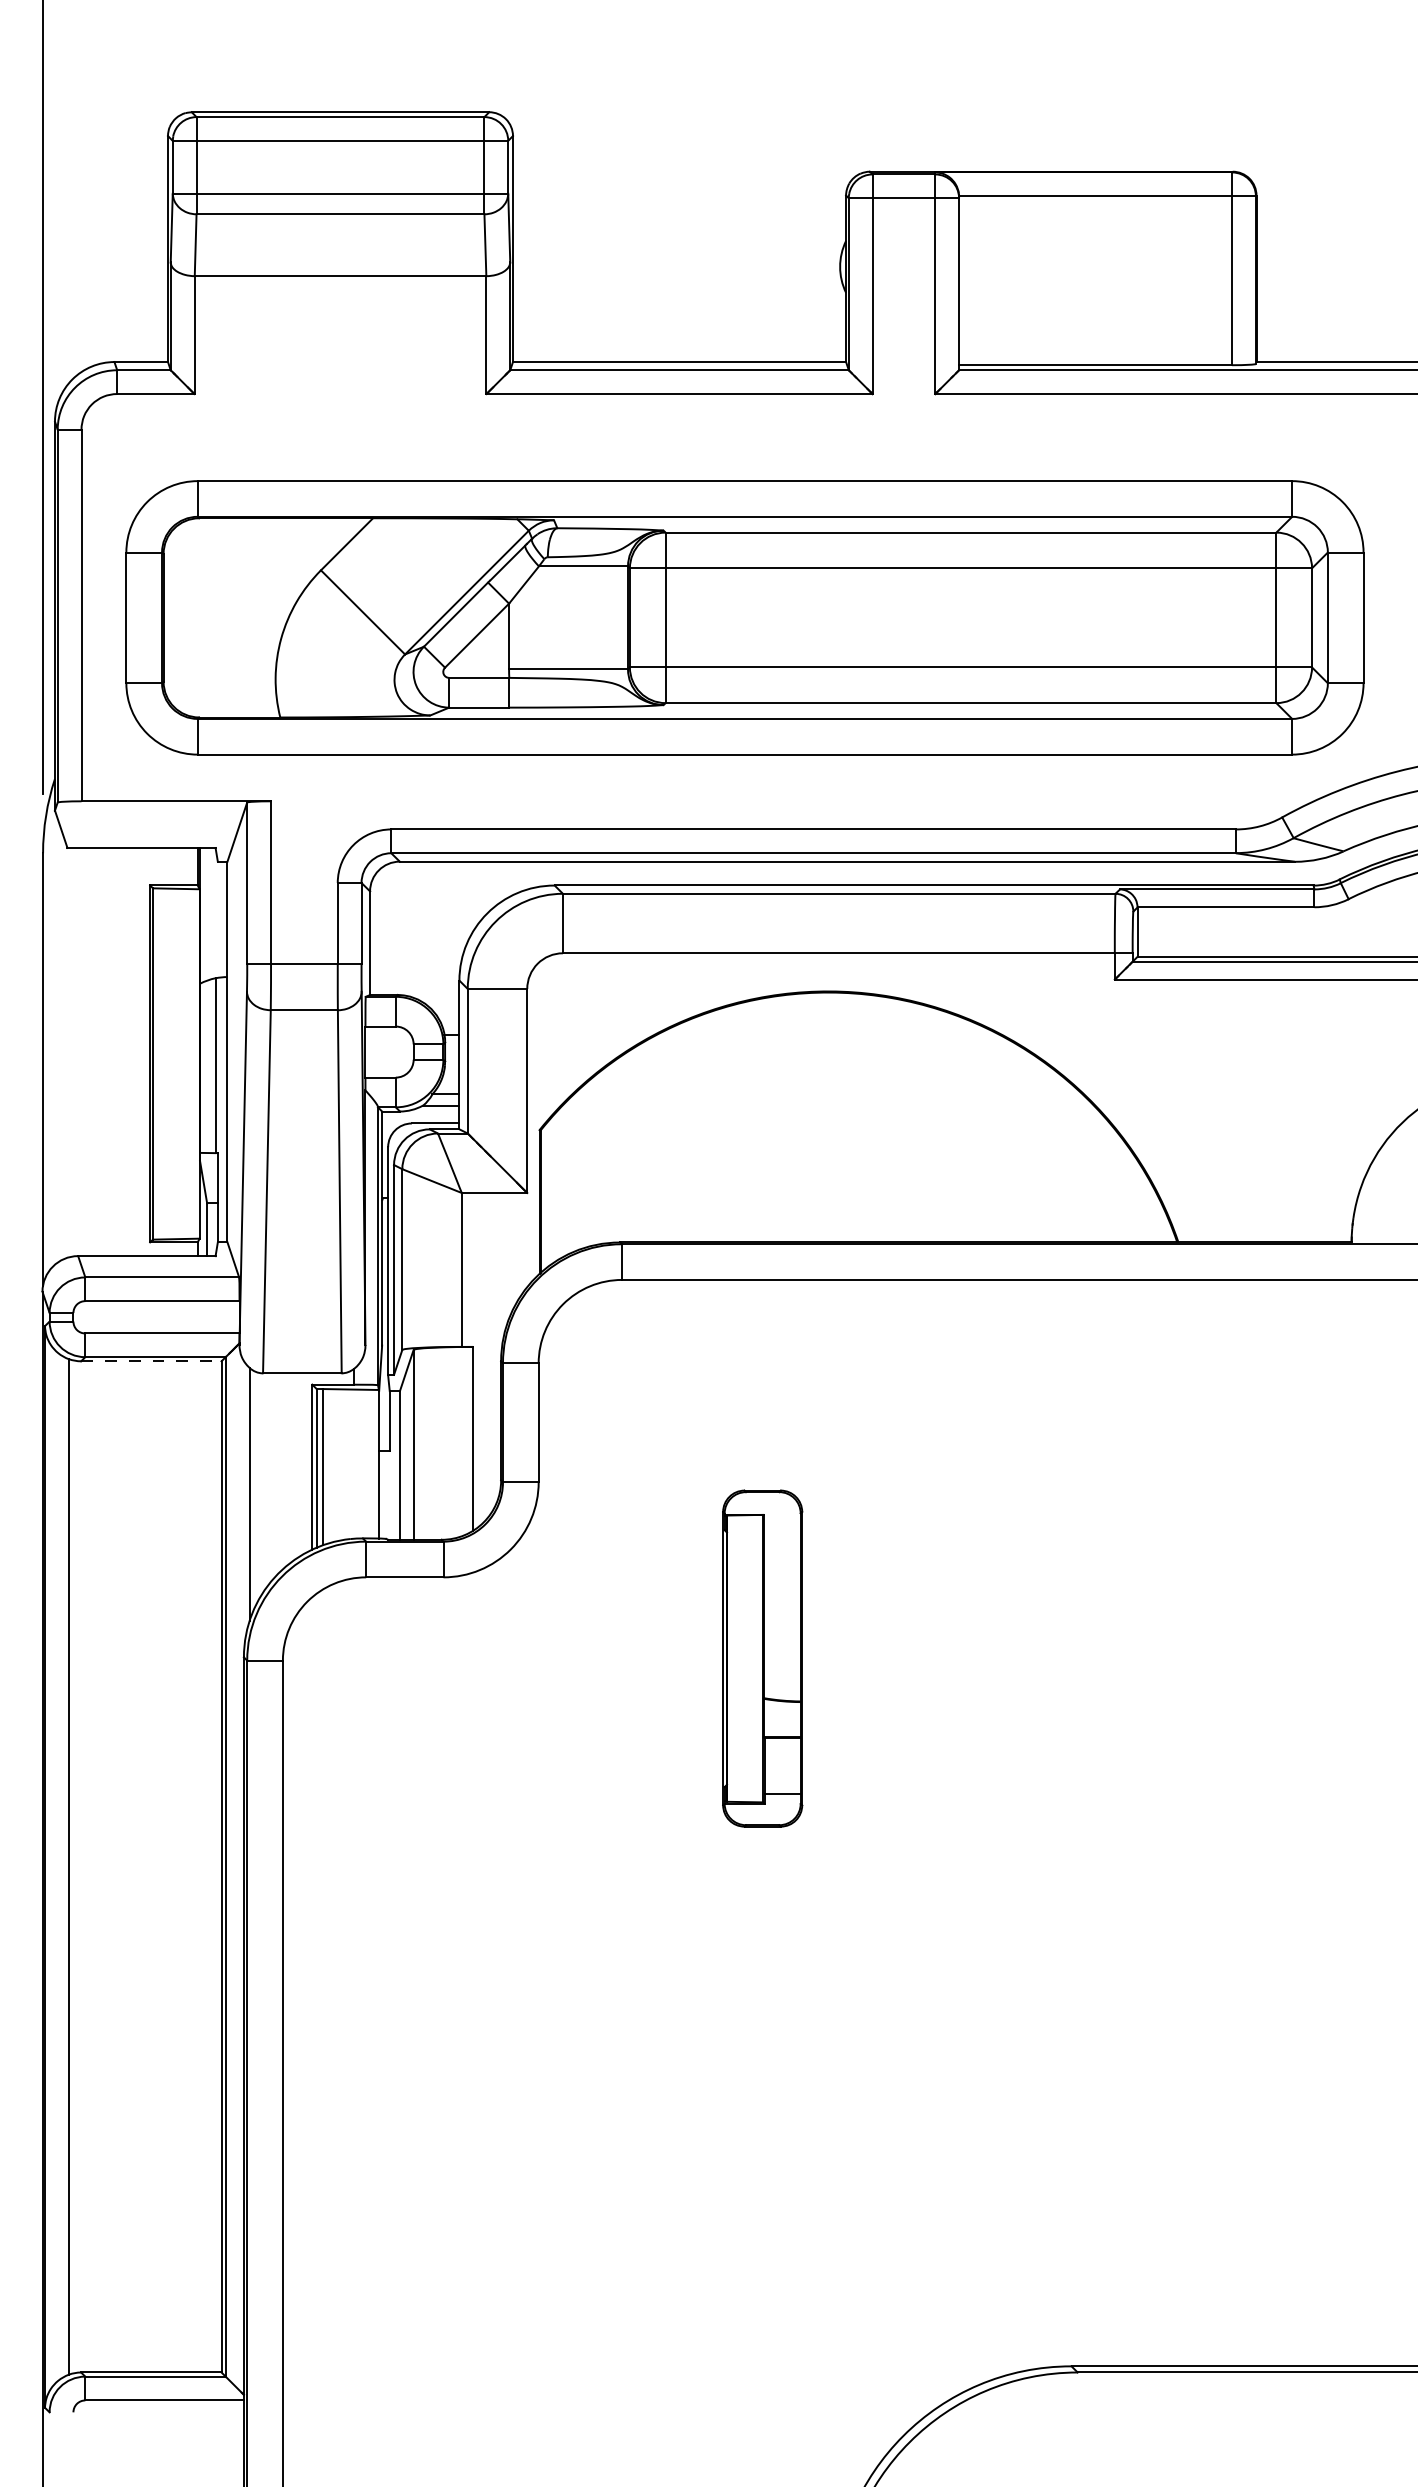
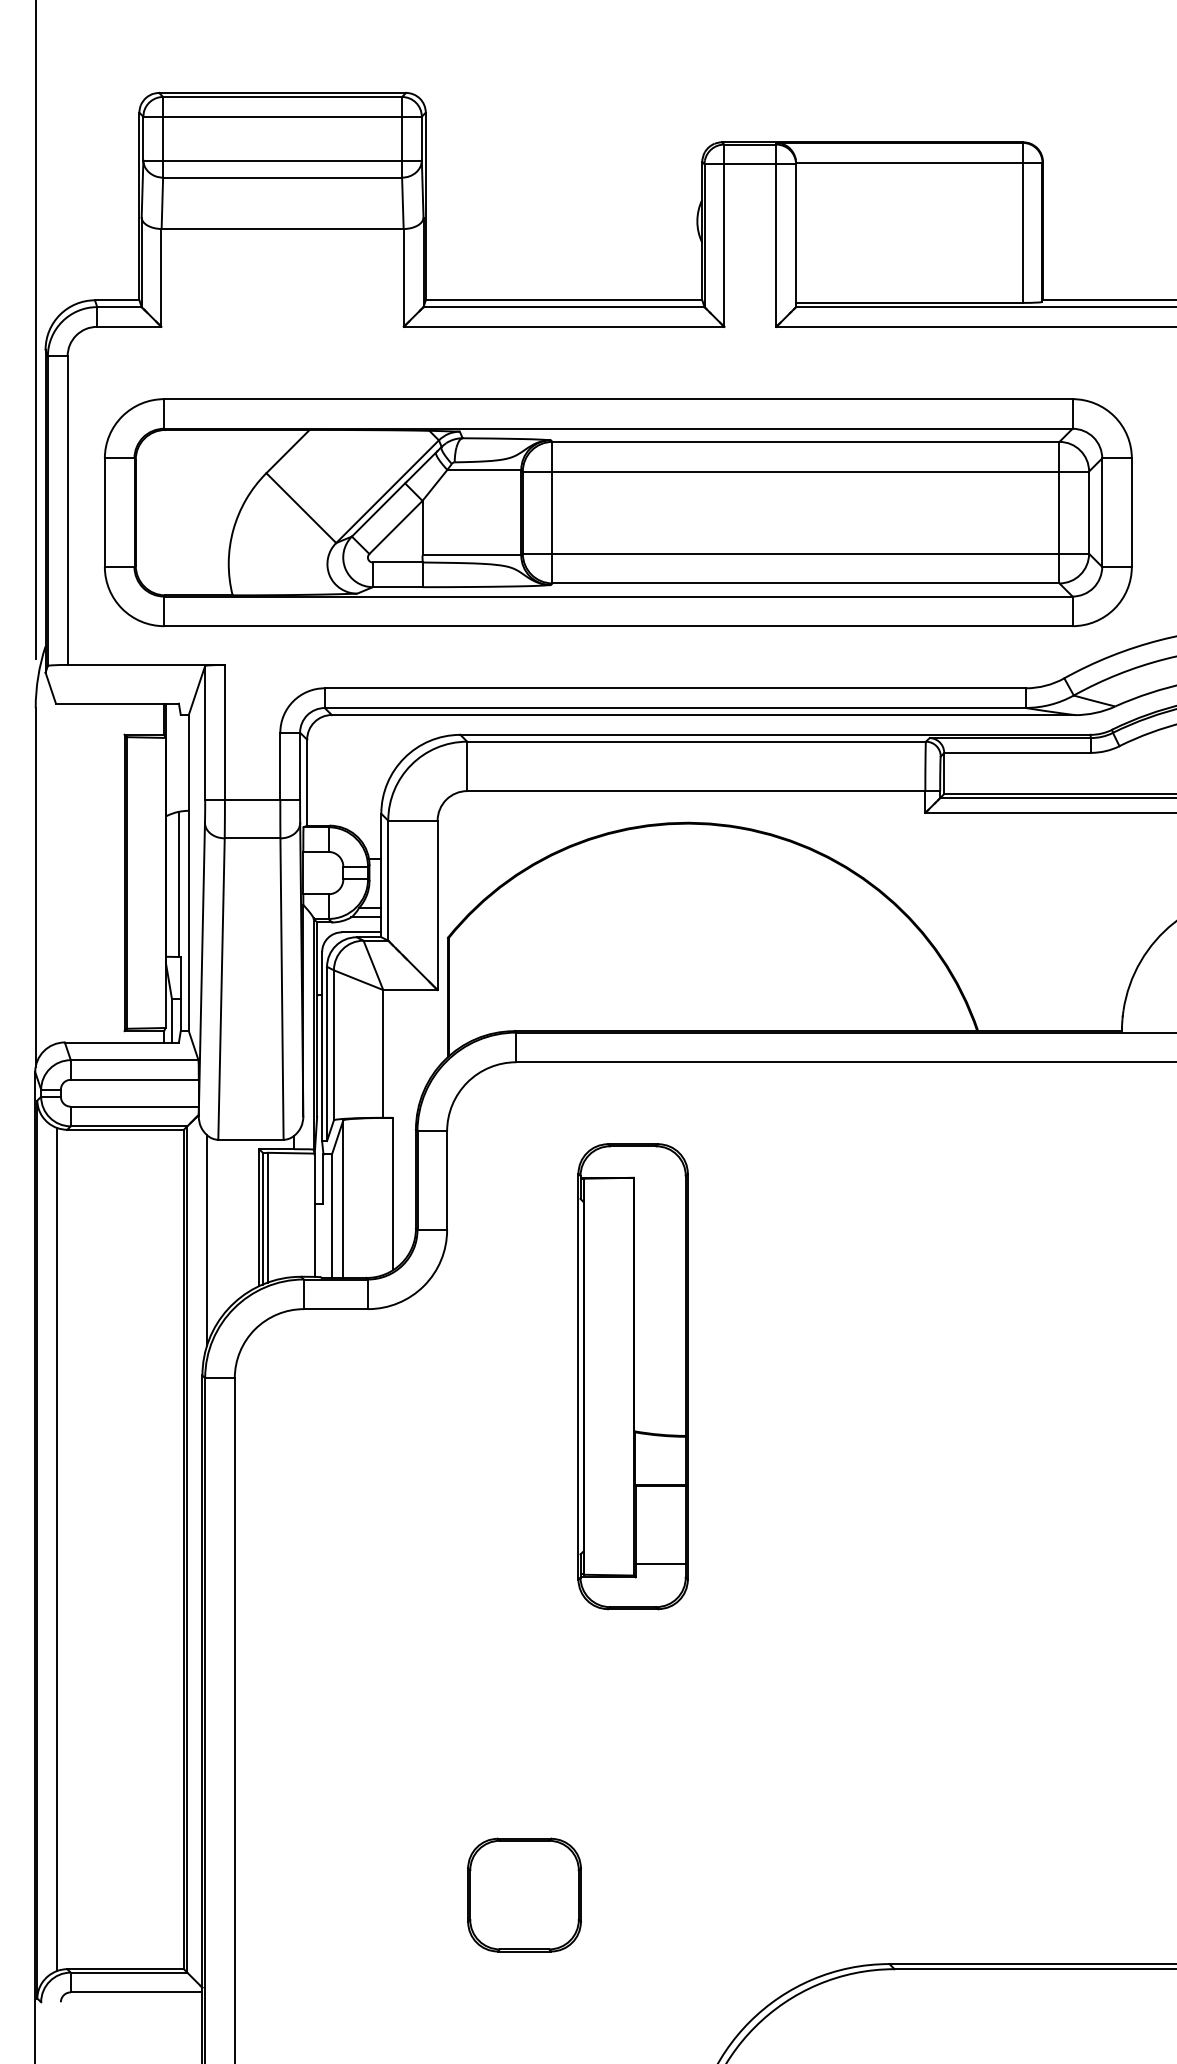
line: (151, 1361) -> (125, 1129), dashed -> solid
part: (762, 1658) -> (632, 1376), size x1.67
part: (631, 2283) -> (524, 1895), added

